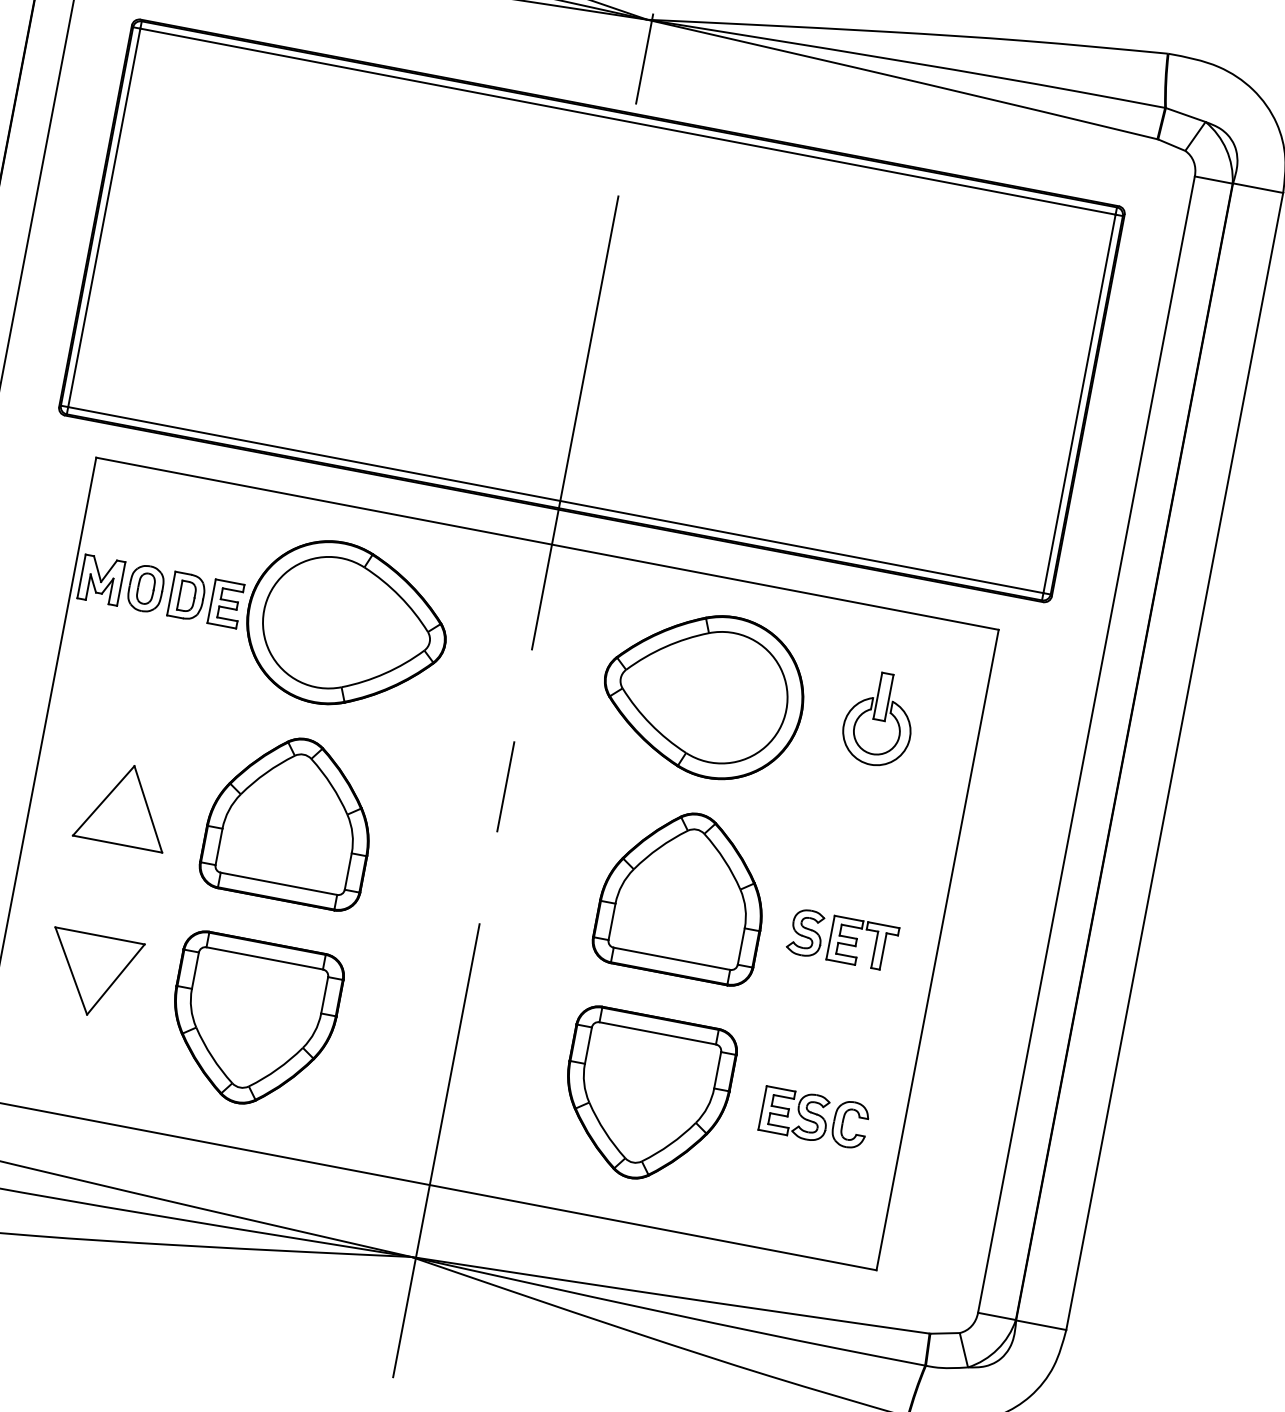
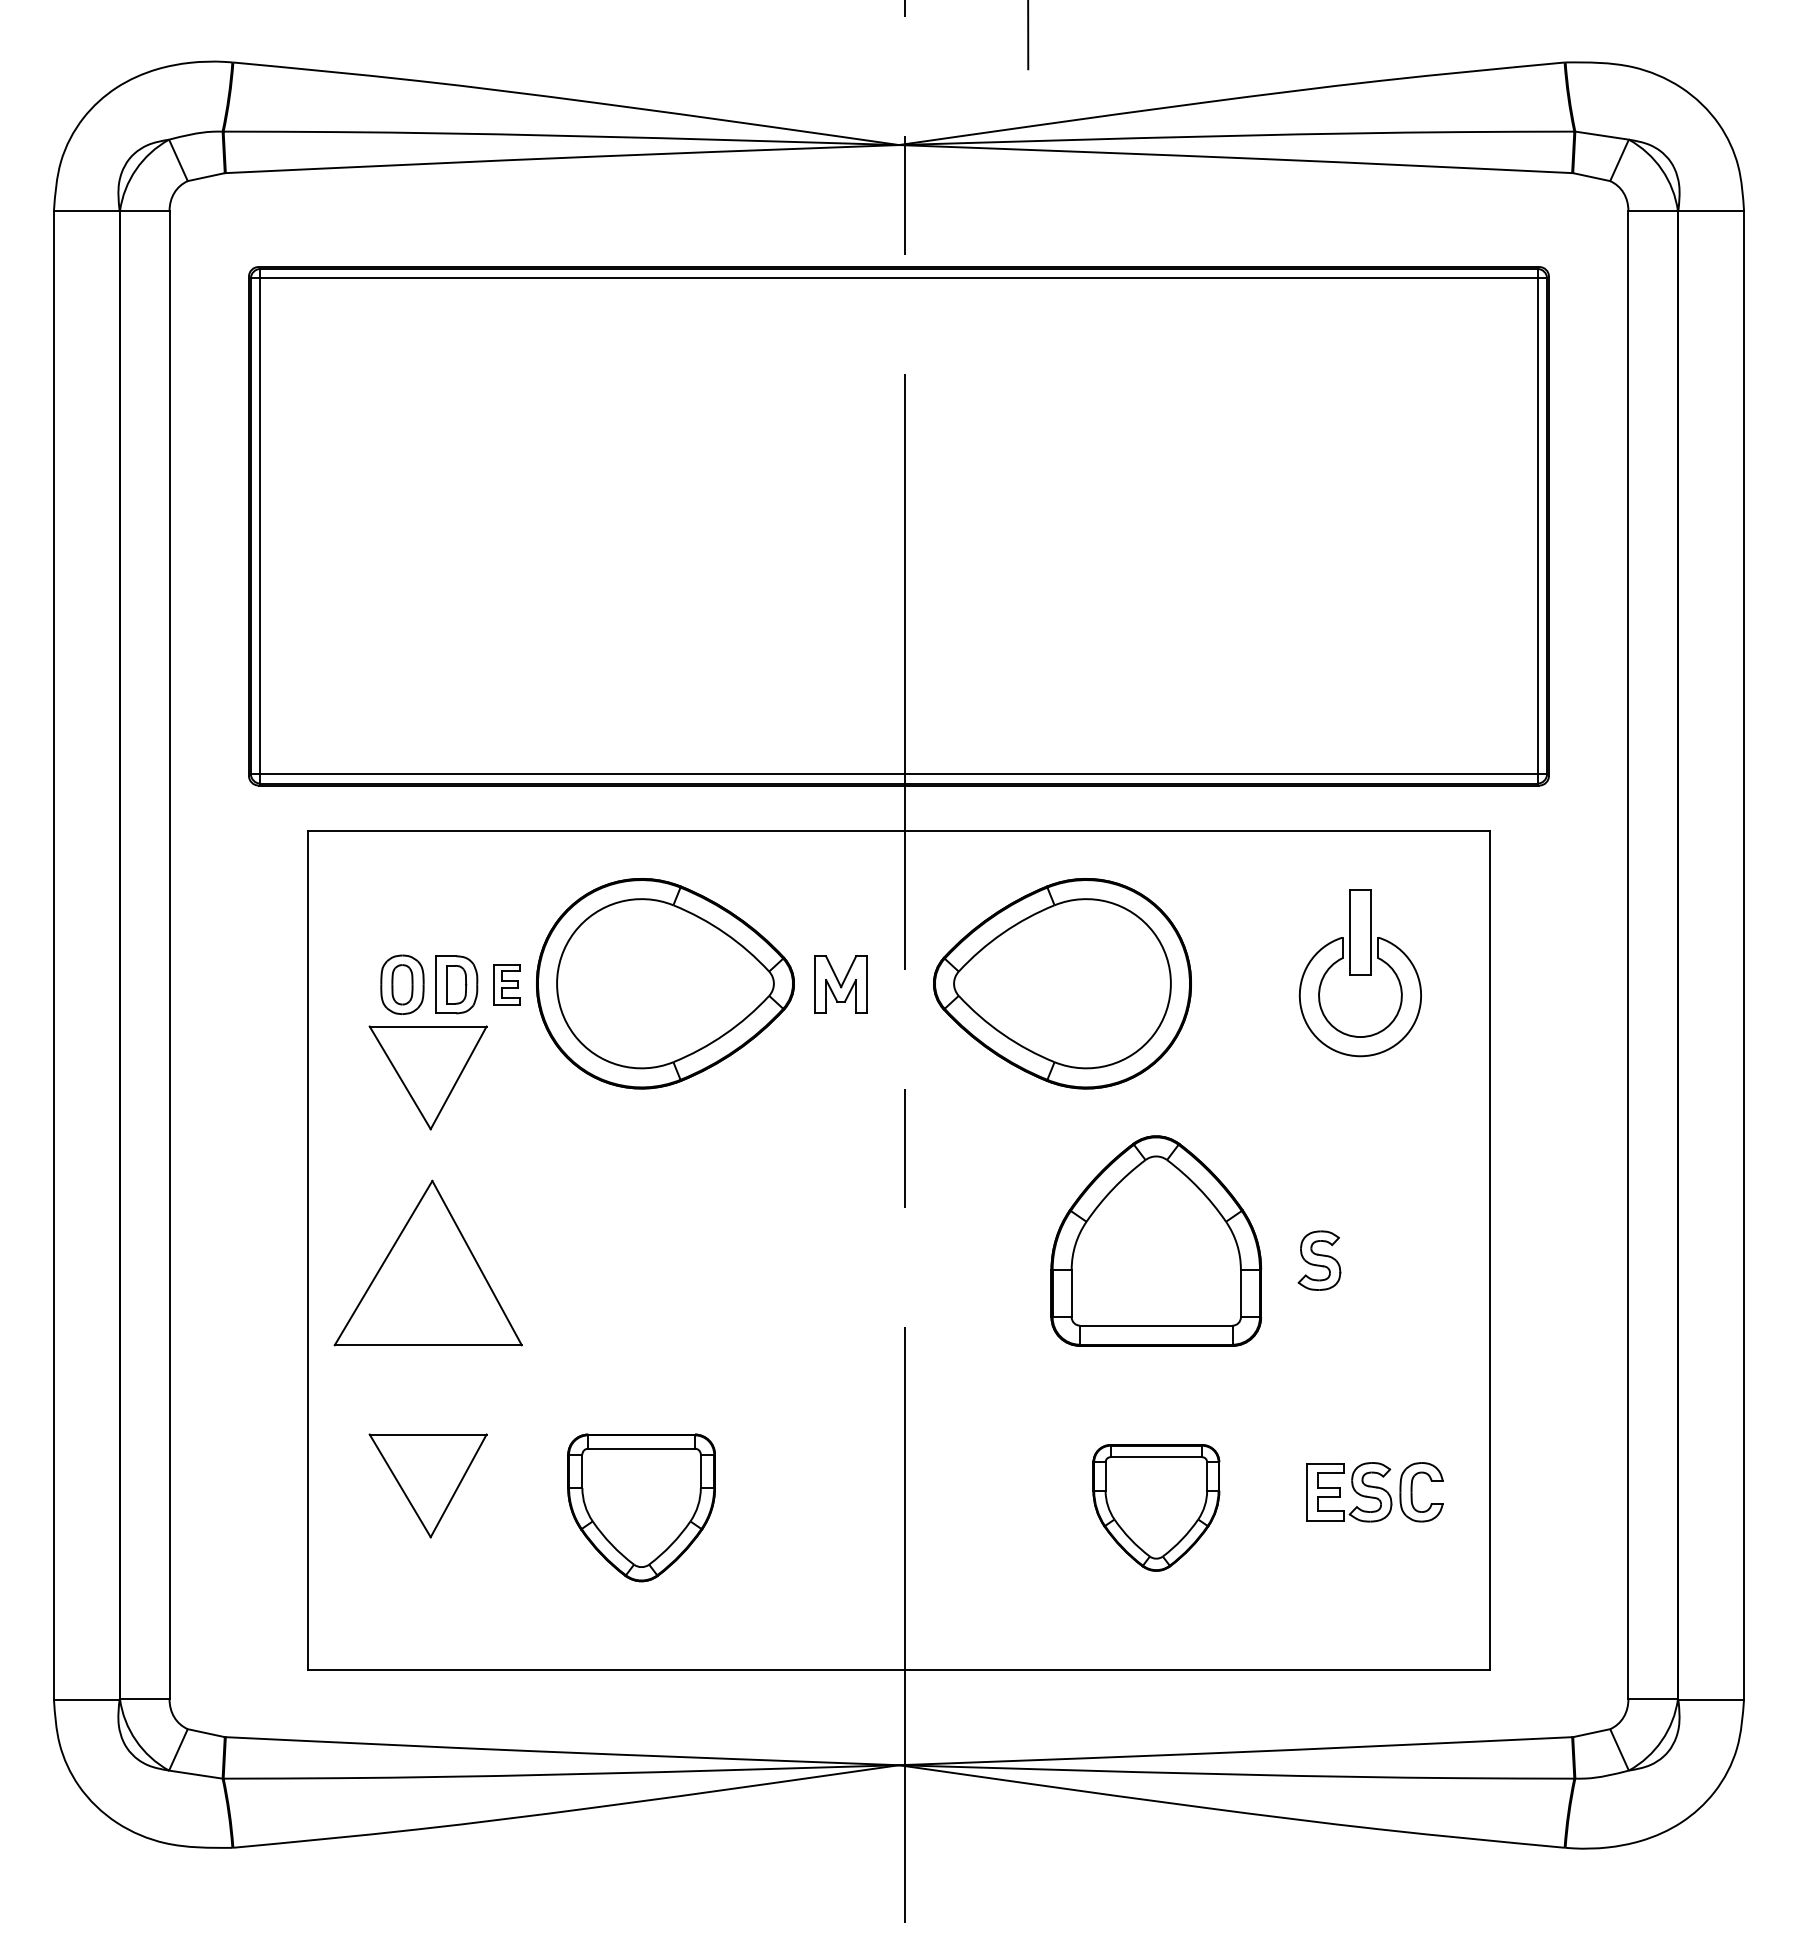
part: (100, 579) -> (840, 984), moved
part: (225, 603) -> (506, 984), size x0.7
part: (151, 663) -> (427, 1077), added
part: (703, 694) -> (1062, 983), moved
part: (879, 718) -> (1360, 972), size x1.4
part: (124, 804) -> (427, 1262), size x1.6
part: (291, 818) -> (641, 1240), removed
part: (856, 942) -> (1385, 1260), removed
part: (252, 1022) -> (641, 1507), size x0.7
part: (645, 1097) -> (1156, 1507), size x0.6

